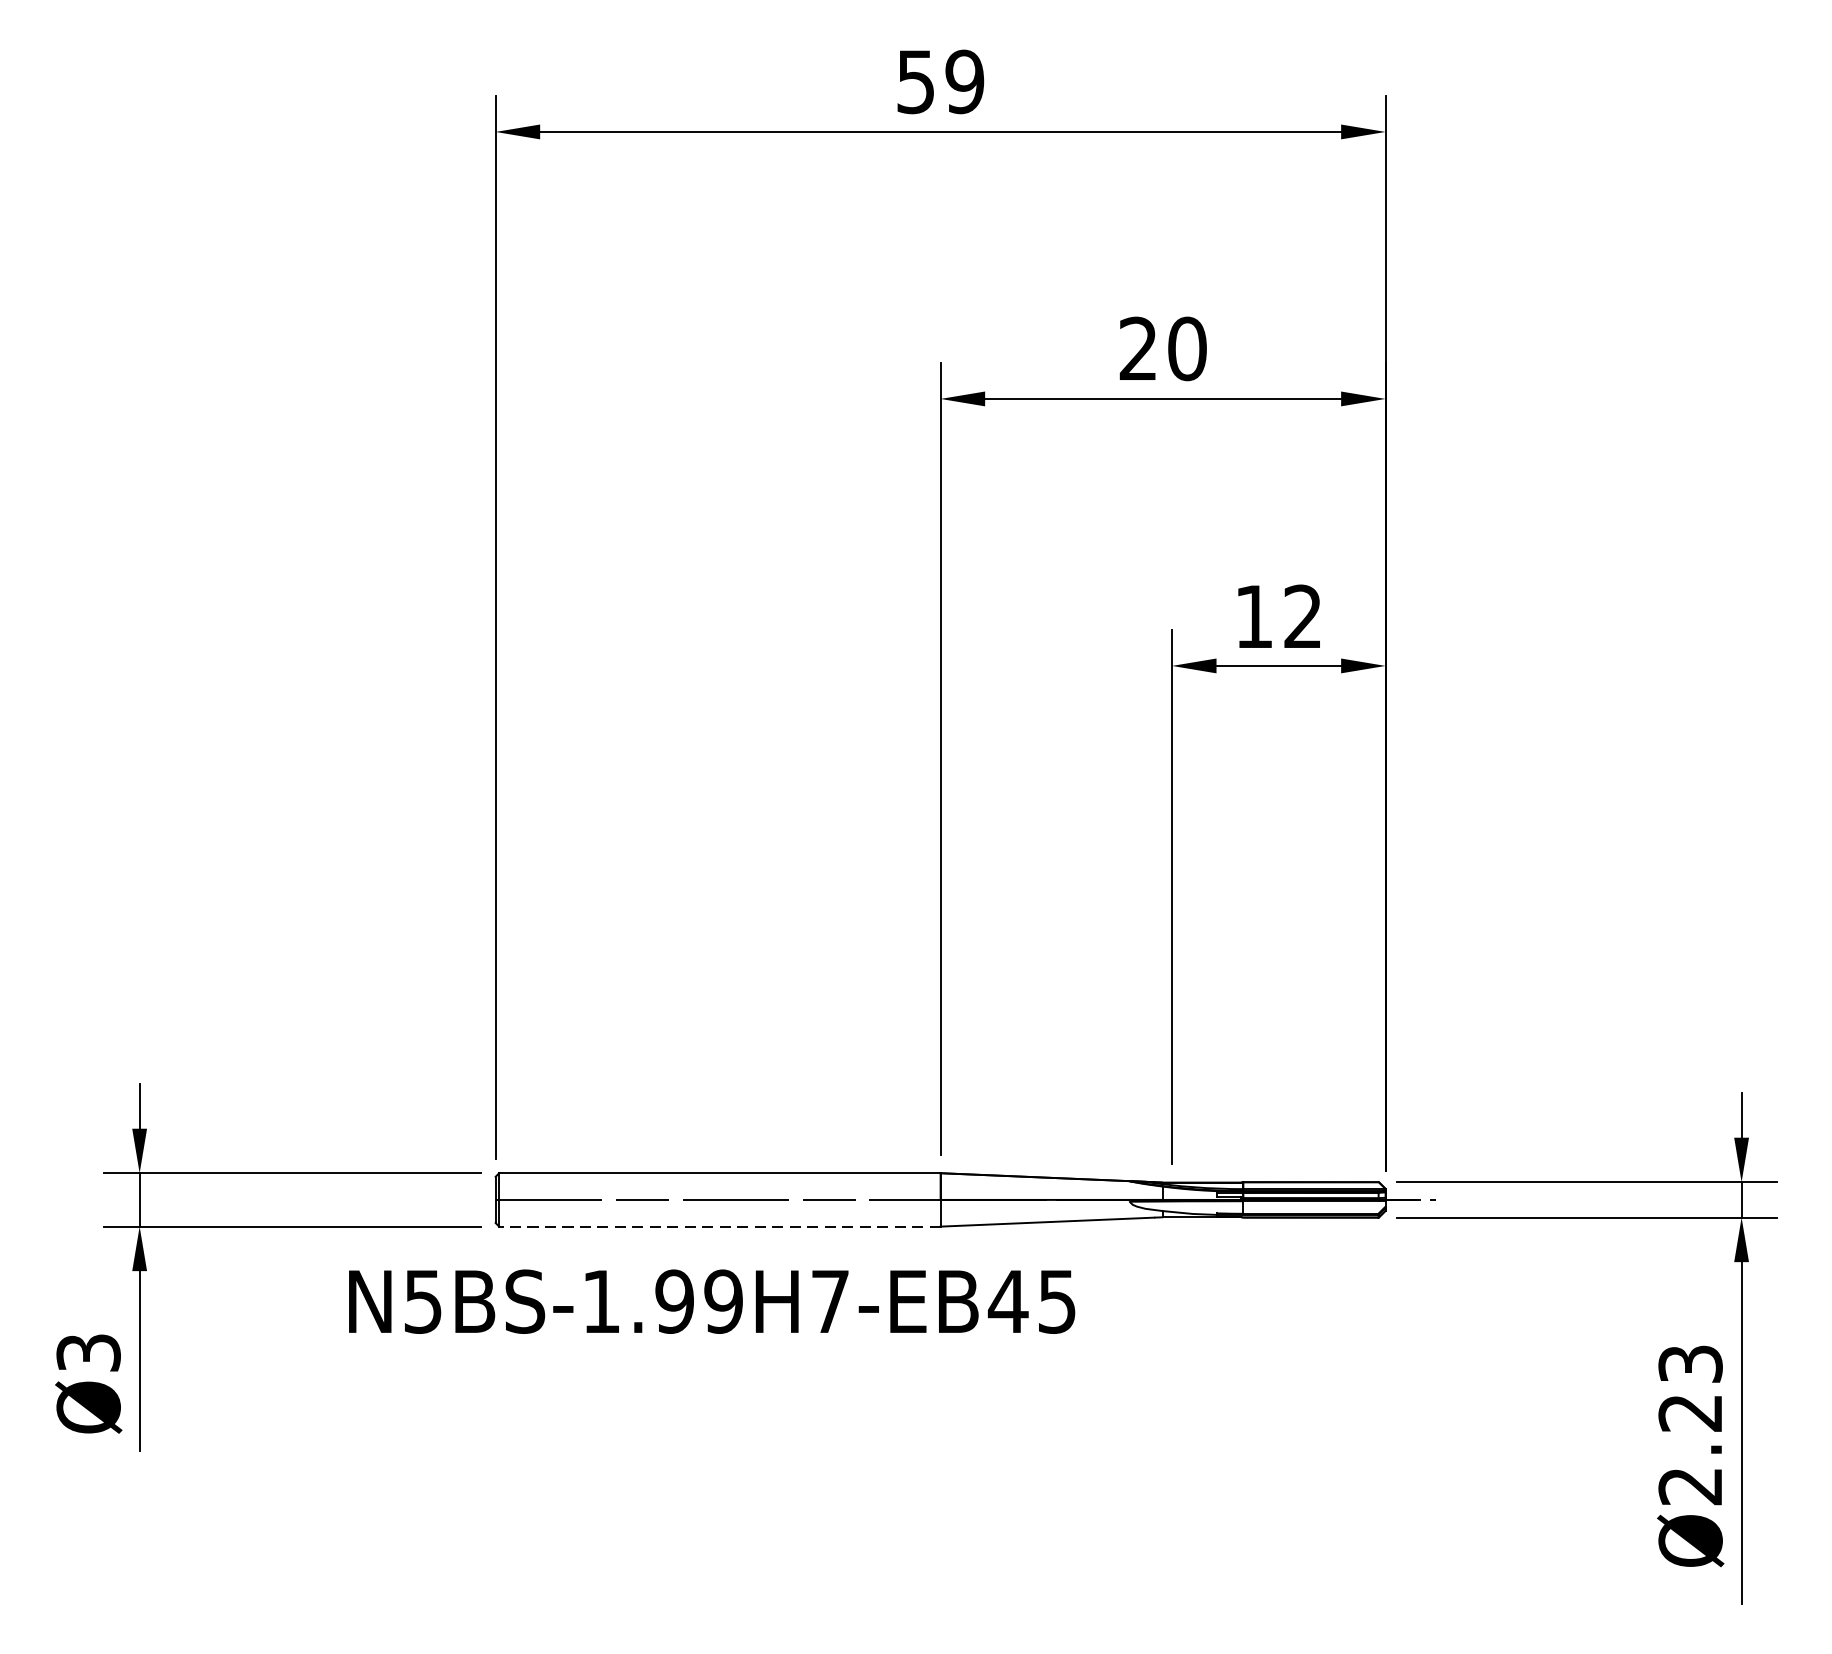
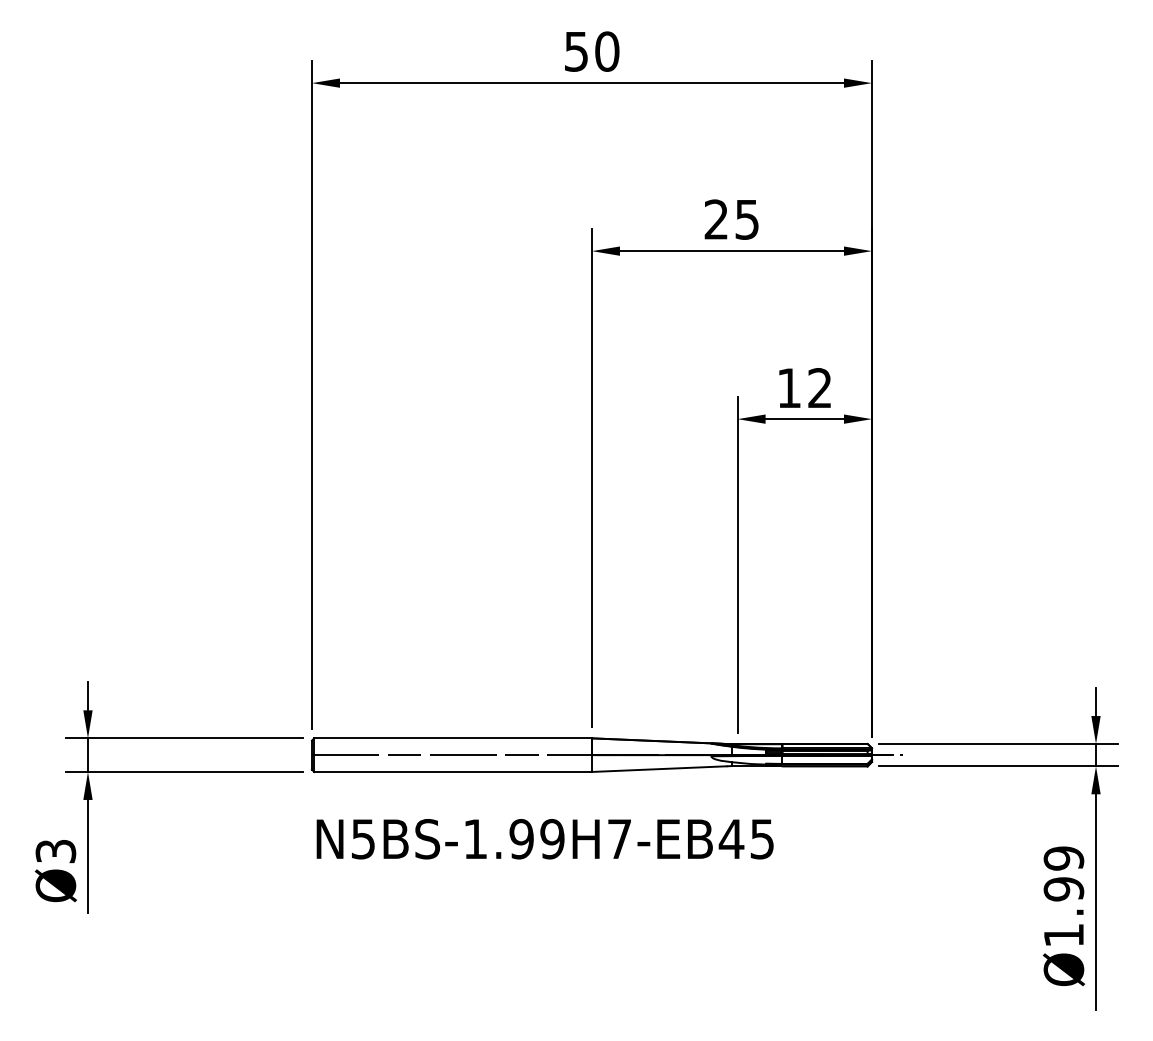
text: (965, 81) -> (607, 51), 59 -> 50
text: (1187, 348) -> (747, 219), 20 -> 25
line: (720, 1225) -> (453, 771), dashed -> solid
text: (710, 1302) -> (544, 839), moved
text: (1689, 1424) -> (1063, 896), Ø2.23 -> Ø1.99

